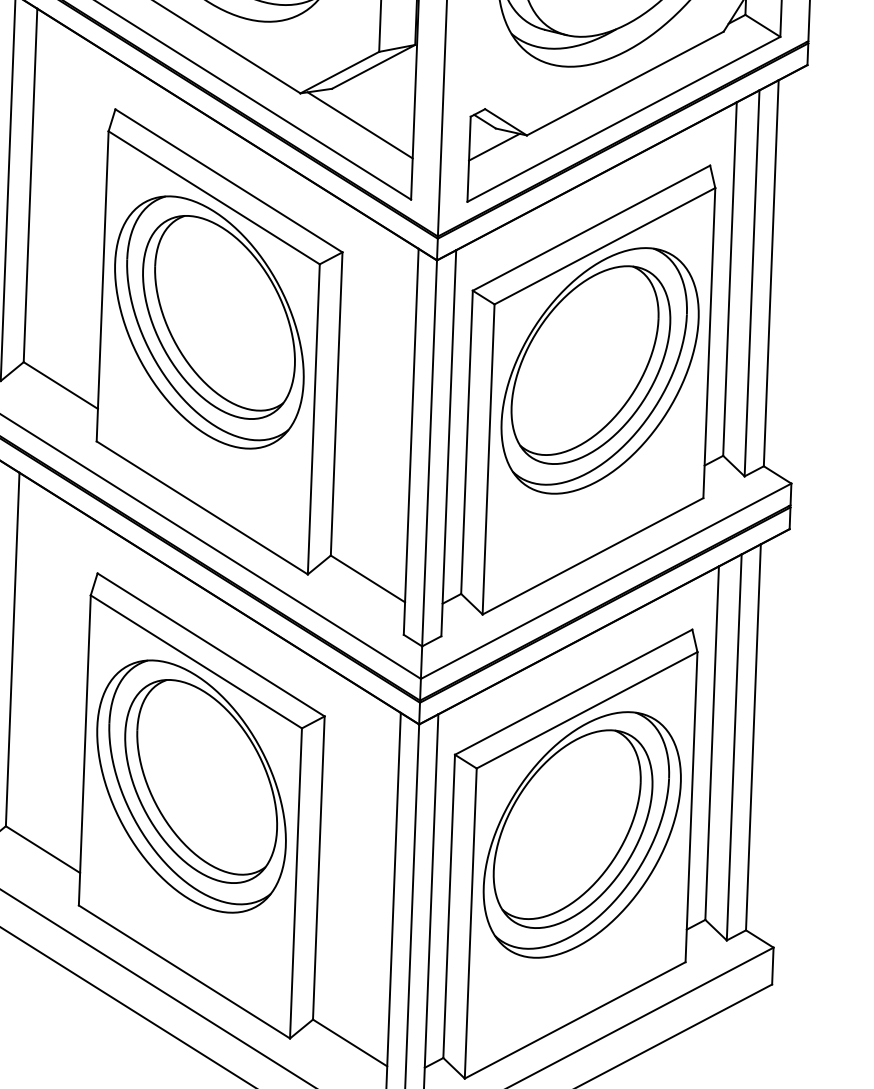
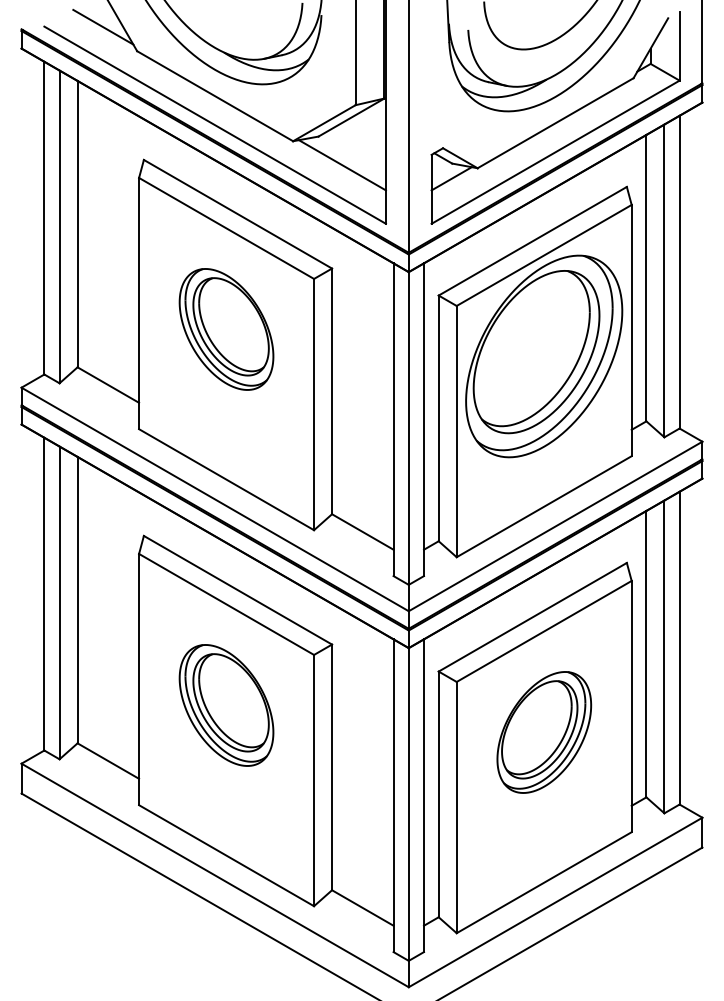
part: (209, 322) -> (226, 329), size x0.6
part: (191, 786) -> (226, 705), size x0.6
part: (582, 835) -> (544, 732), size x0.6

